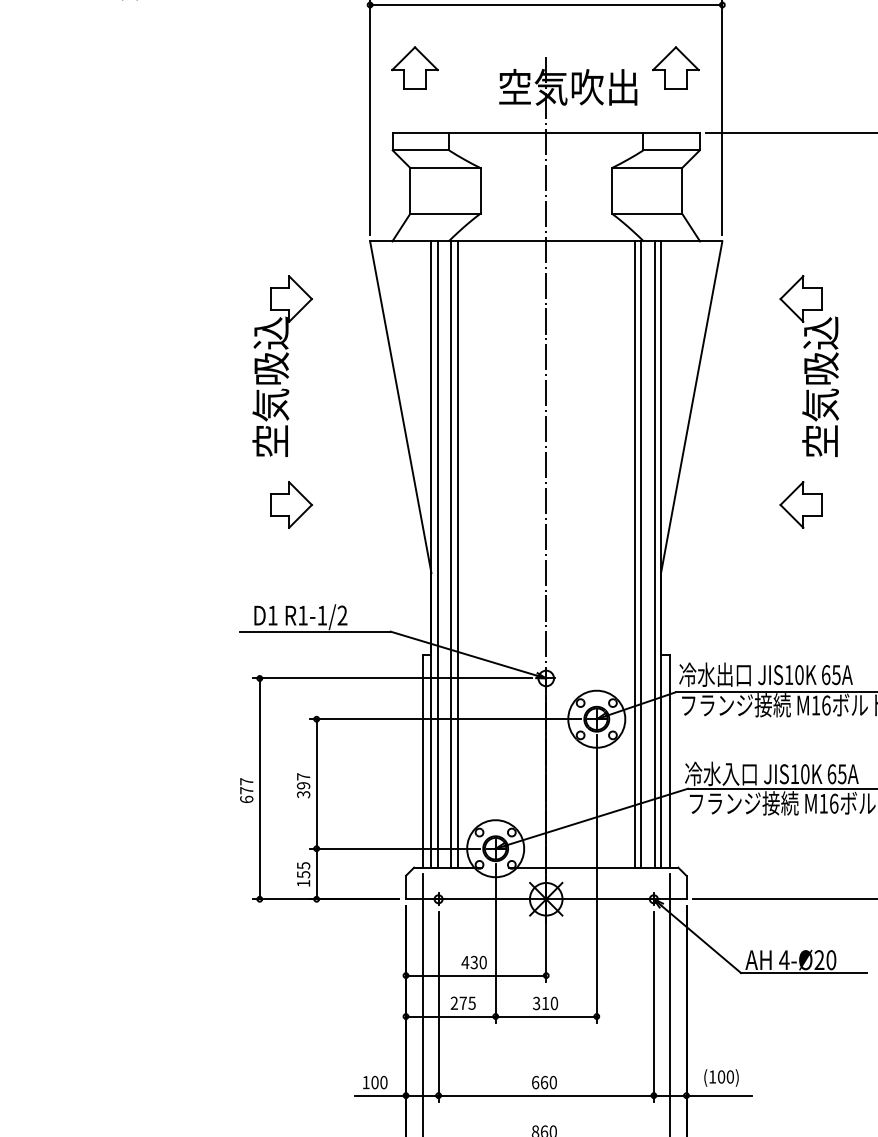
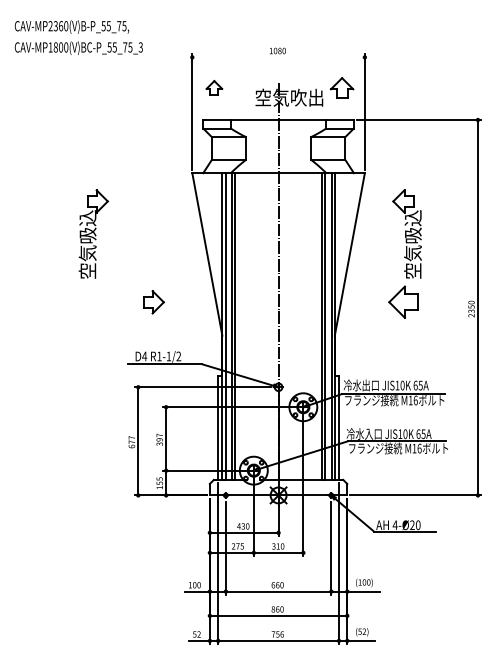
line: (546, 5) -> (278, 57), removed
part: (415, 66) -> (214, 87), size x0.7
part: (282, 364) -> (93, 233), moved
part: (801, 505) -> (403, 302), size x1.4
text: (272, 615) -> (144, 356), D1 -> D4

